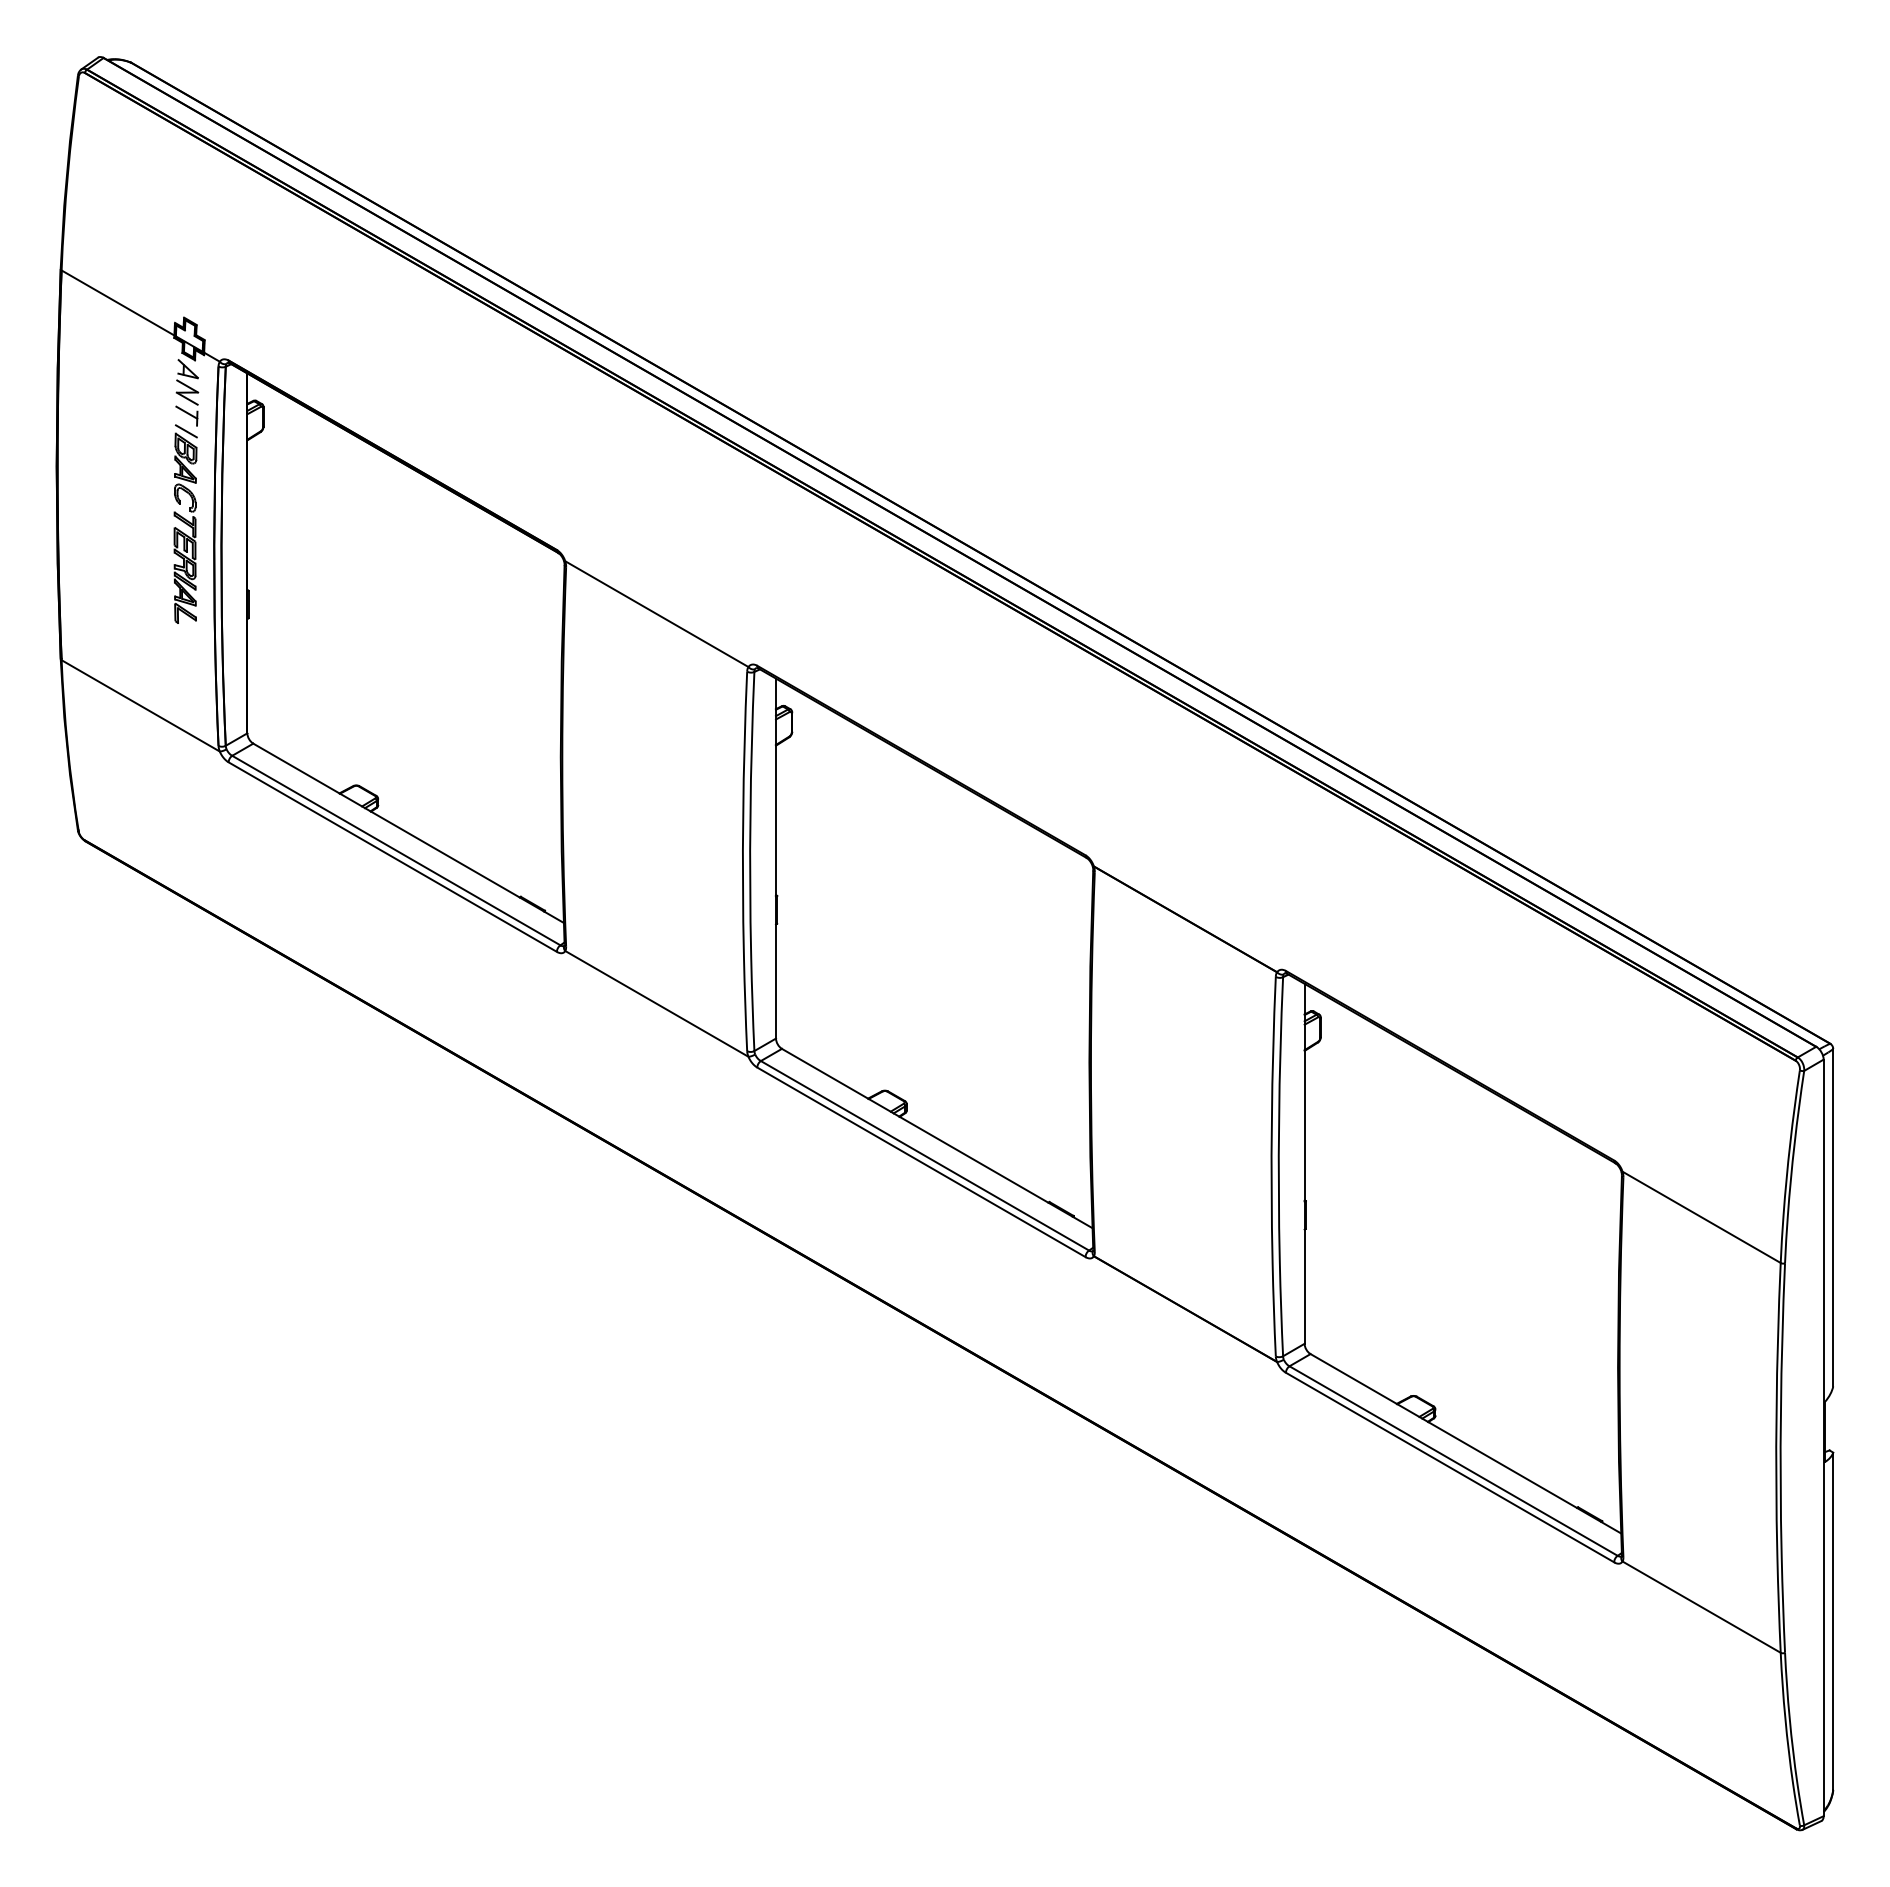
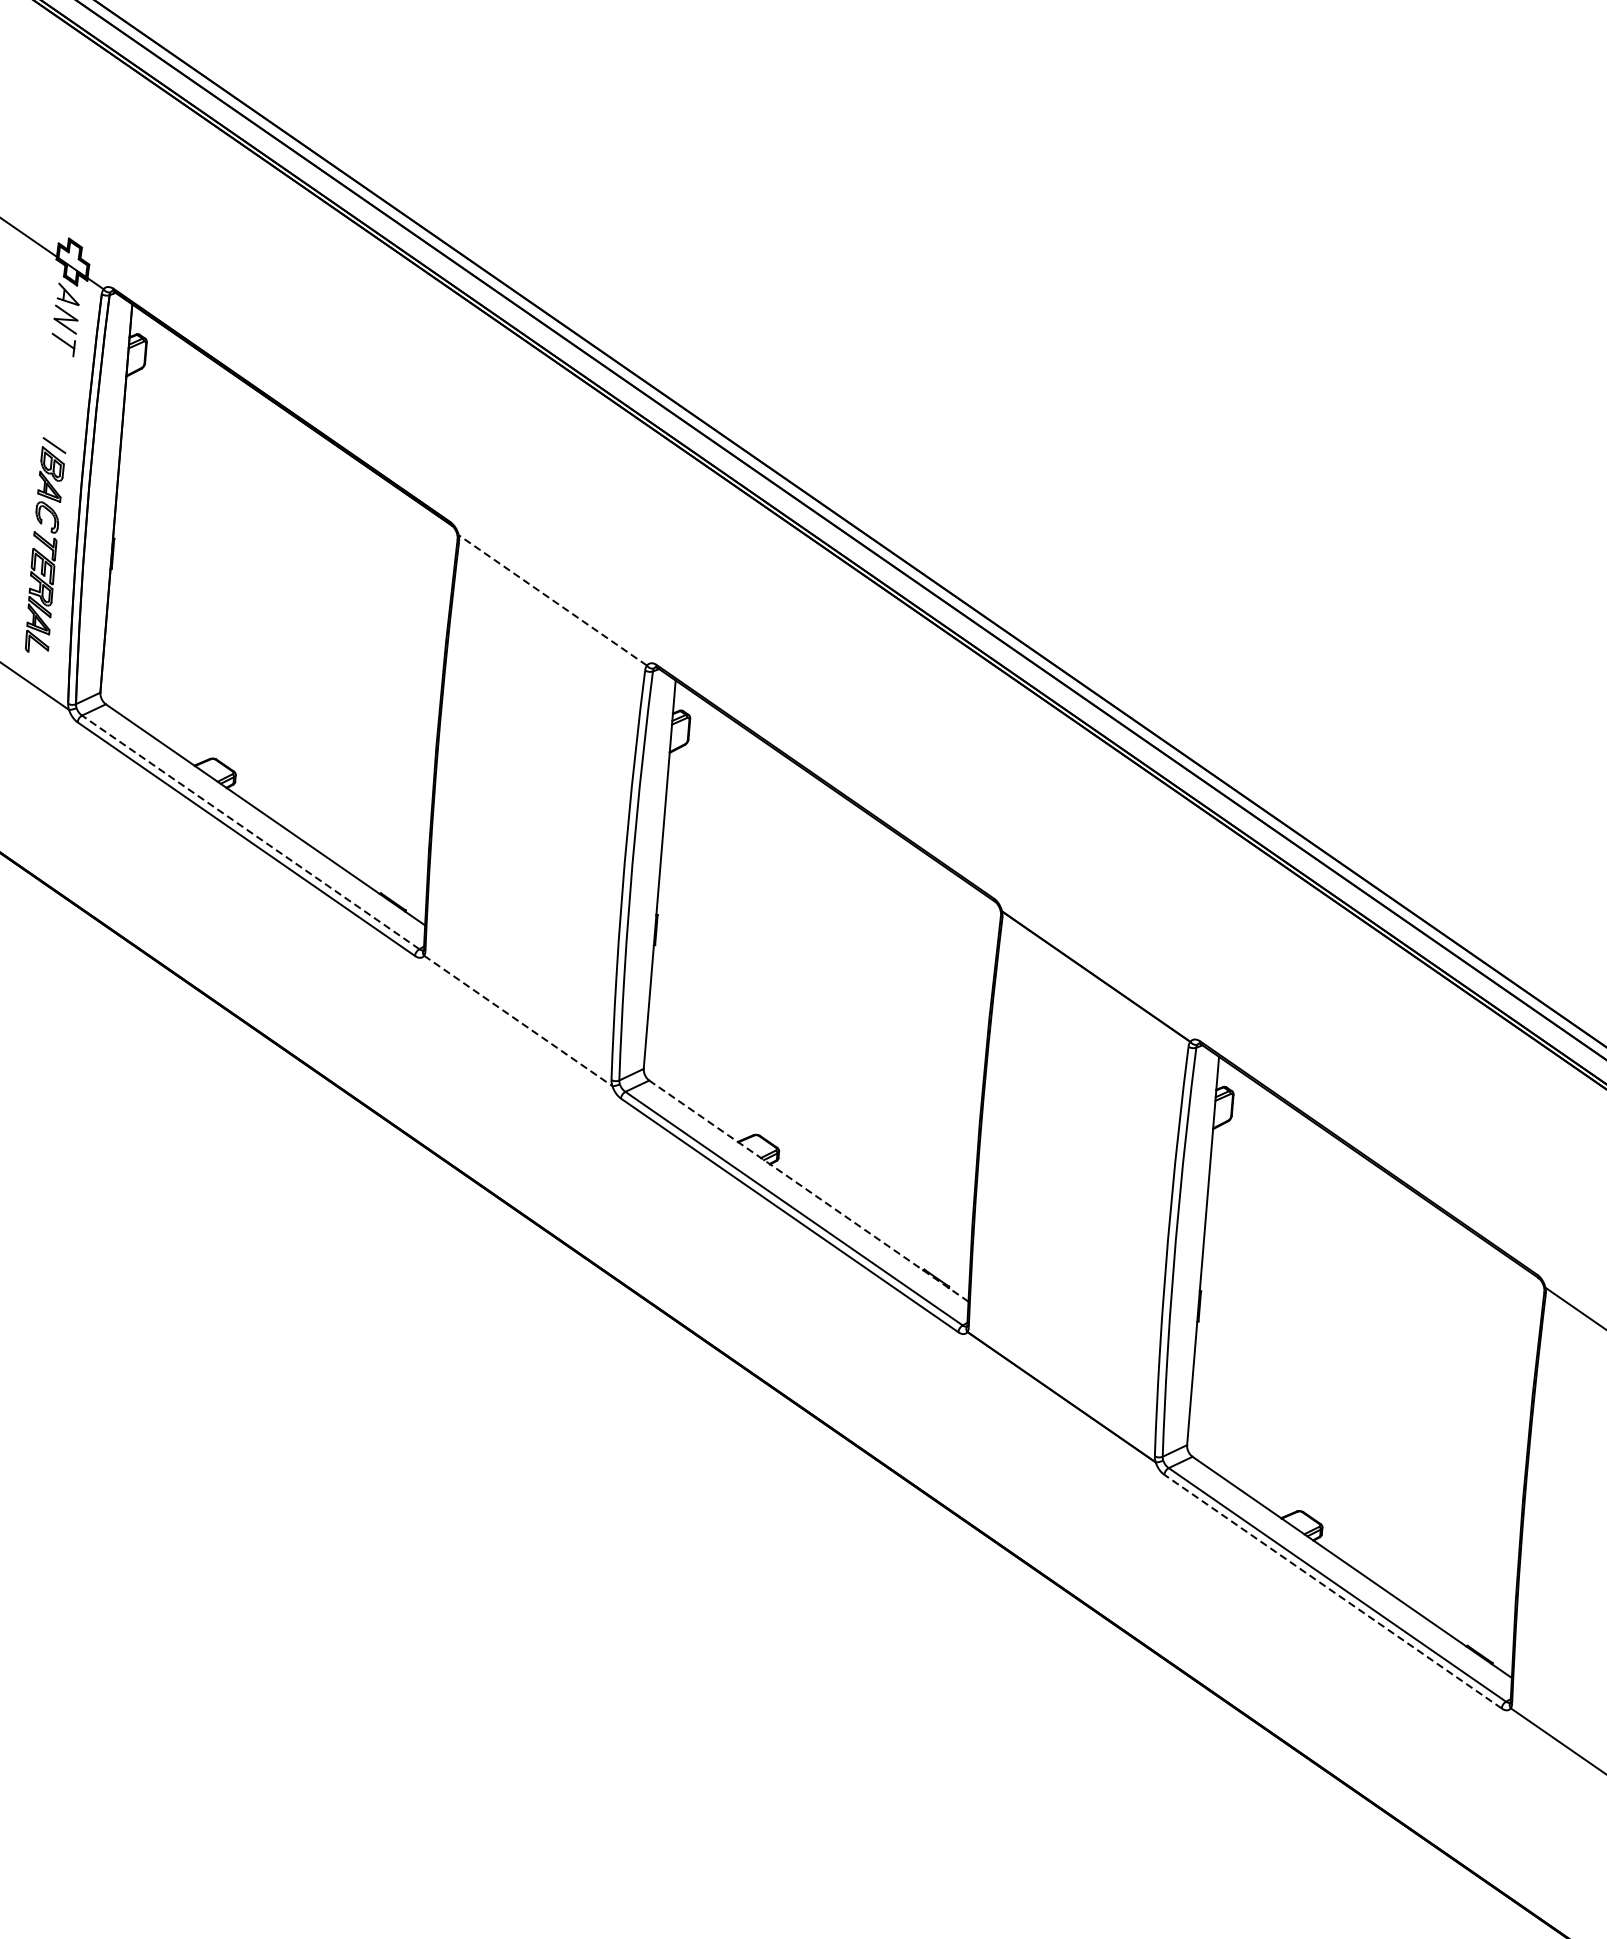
part: (185, 523) -> (45, 544), moved
line: (656, 614) -> (552, 600), solid -> dashed
line: (396, 850) -> (250, 832), solid -> dashed
line: (656, 1003) -> (517, 1020), solid -> dashed
line: (936, 1138) -> (808, 1191), solid -> dashed
line: (1450, 1467) -> (1333, 1591), solid -> dashed

